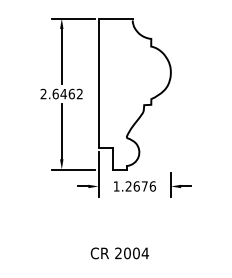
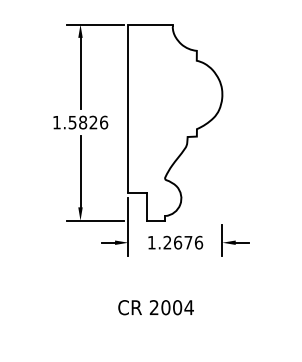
text: (61, 93) -> (80, 121), 2.6462 -> 1.5826
text: (119, 253) -> (155, 307), moved

